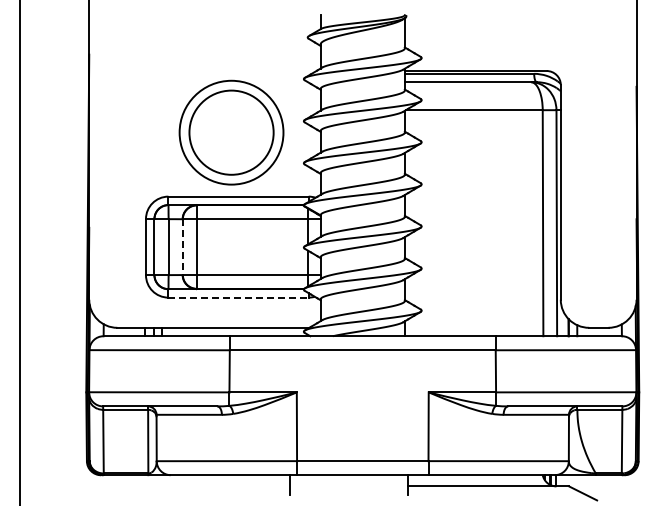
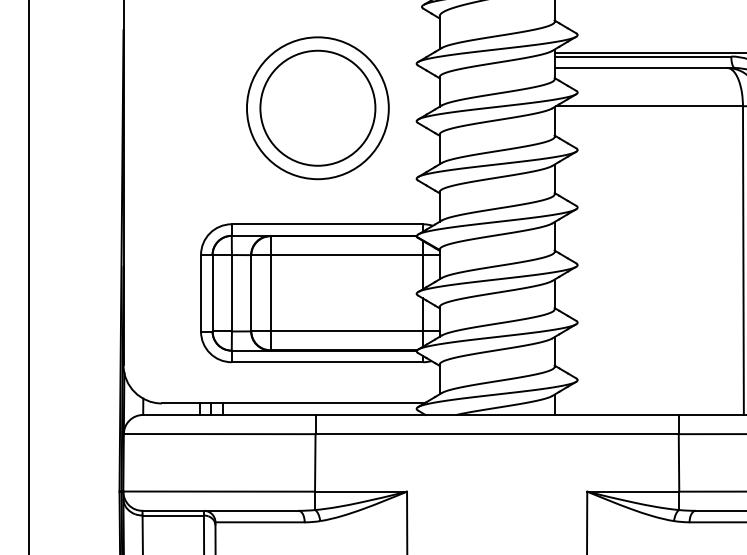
part: (231, 132) -> (317, 107), moved
line: (182, 247) -> (250, 293), dashed -> solid
line: (239, 297) -> (328, 362), dashed -> solid

